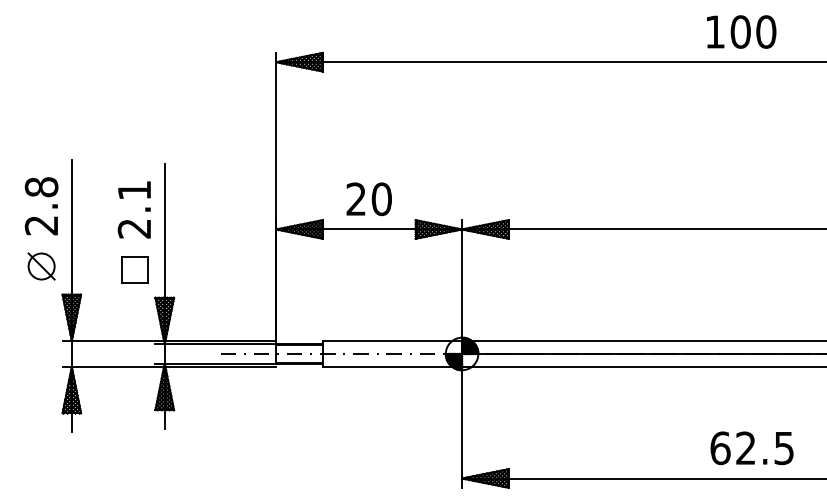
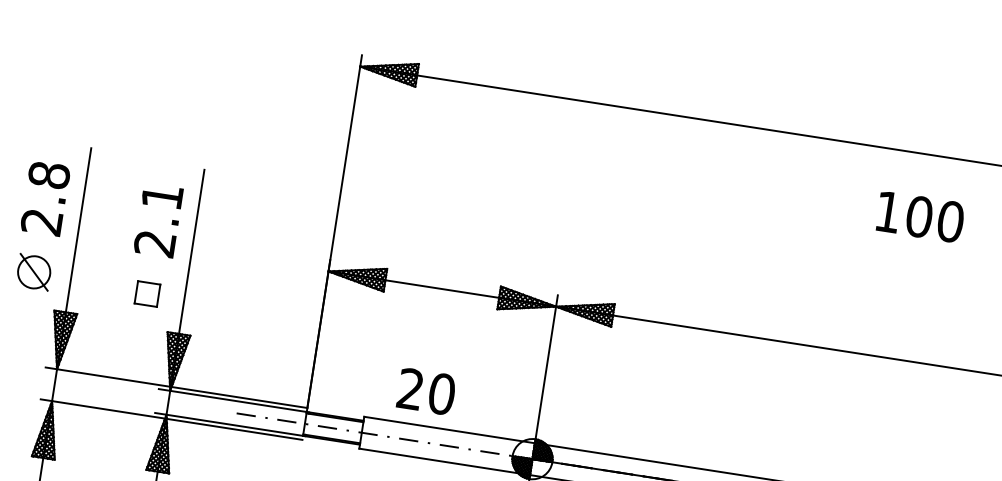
text: (741, 31) -> (920, 216), moved
text: (368, 199) -> (425, 391), moved
part: (134, 269) -> (147, 293), size x0.7

